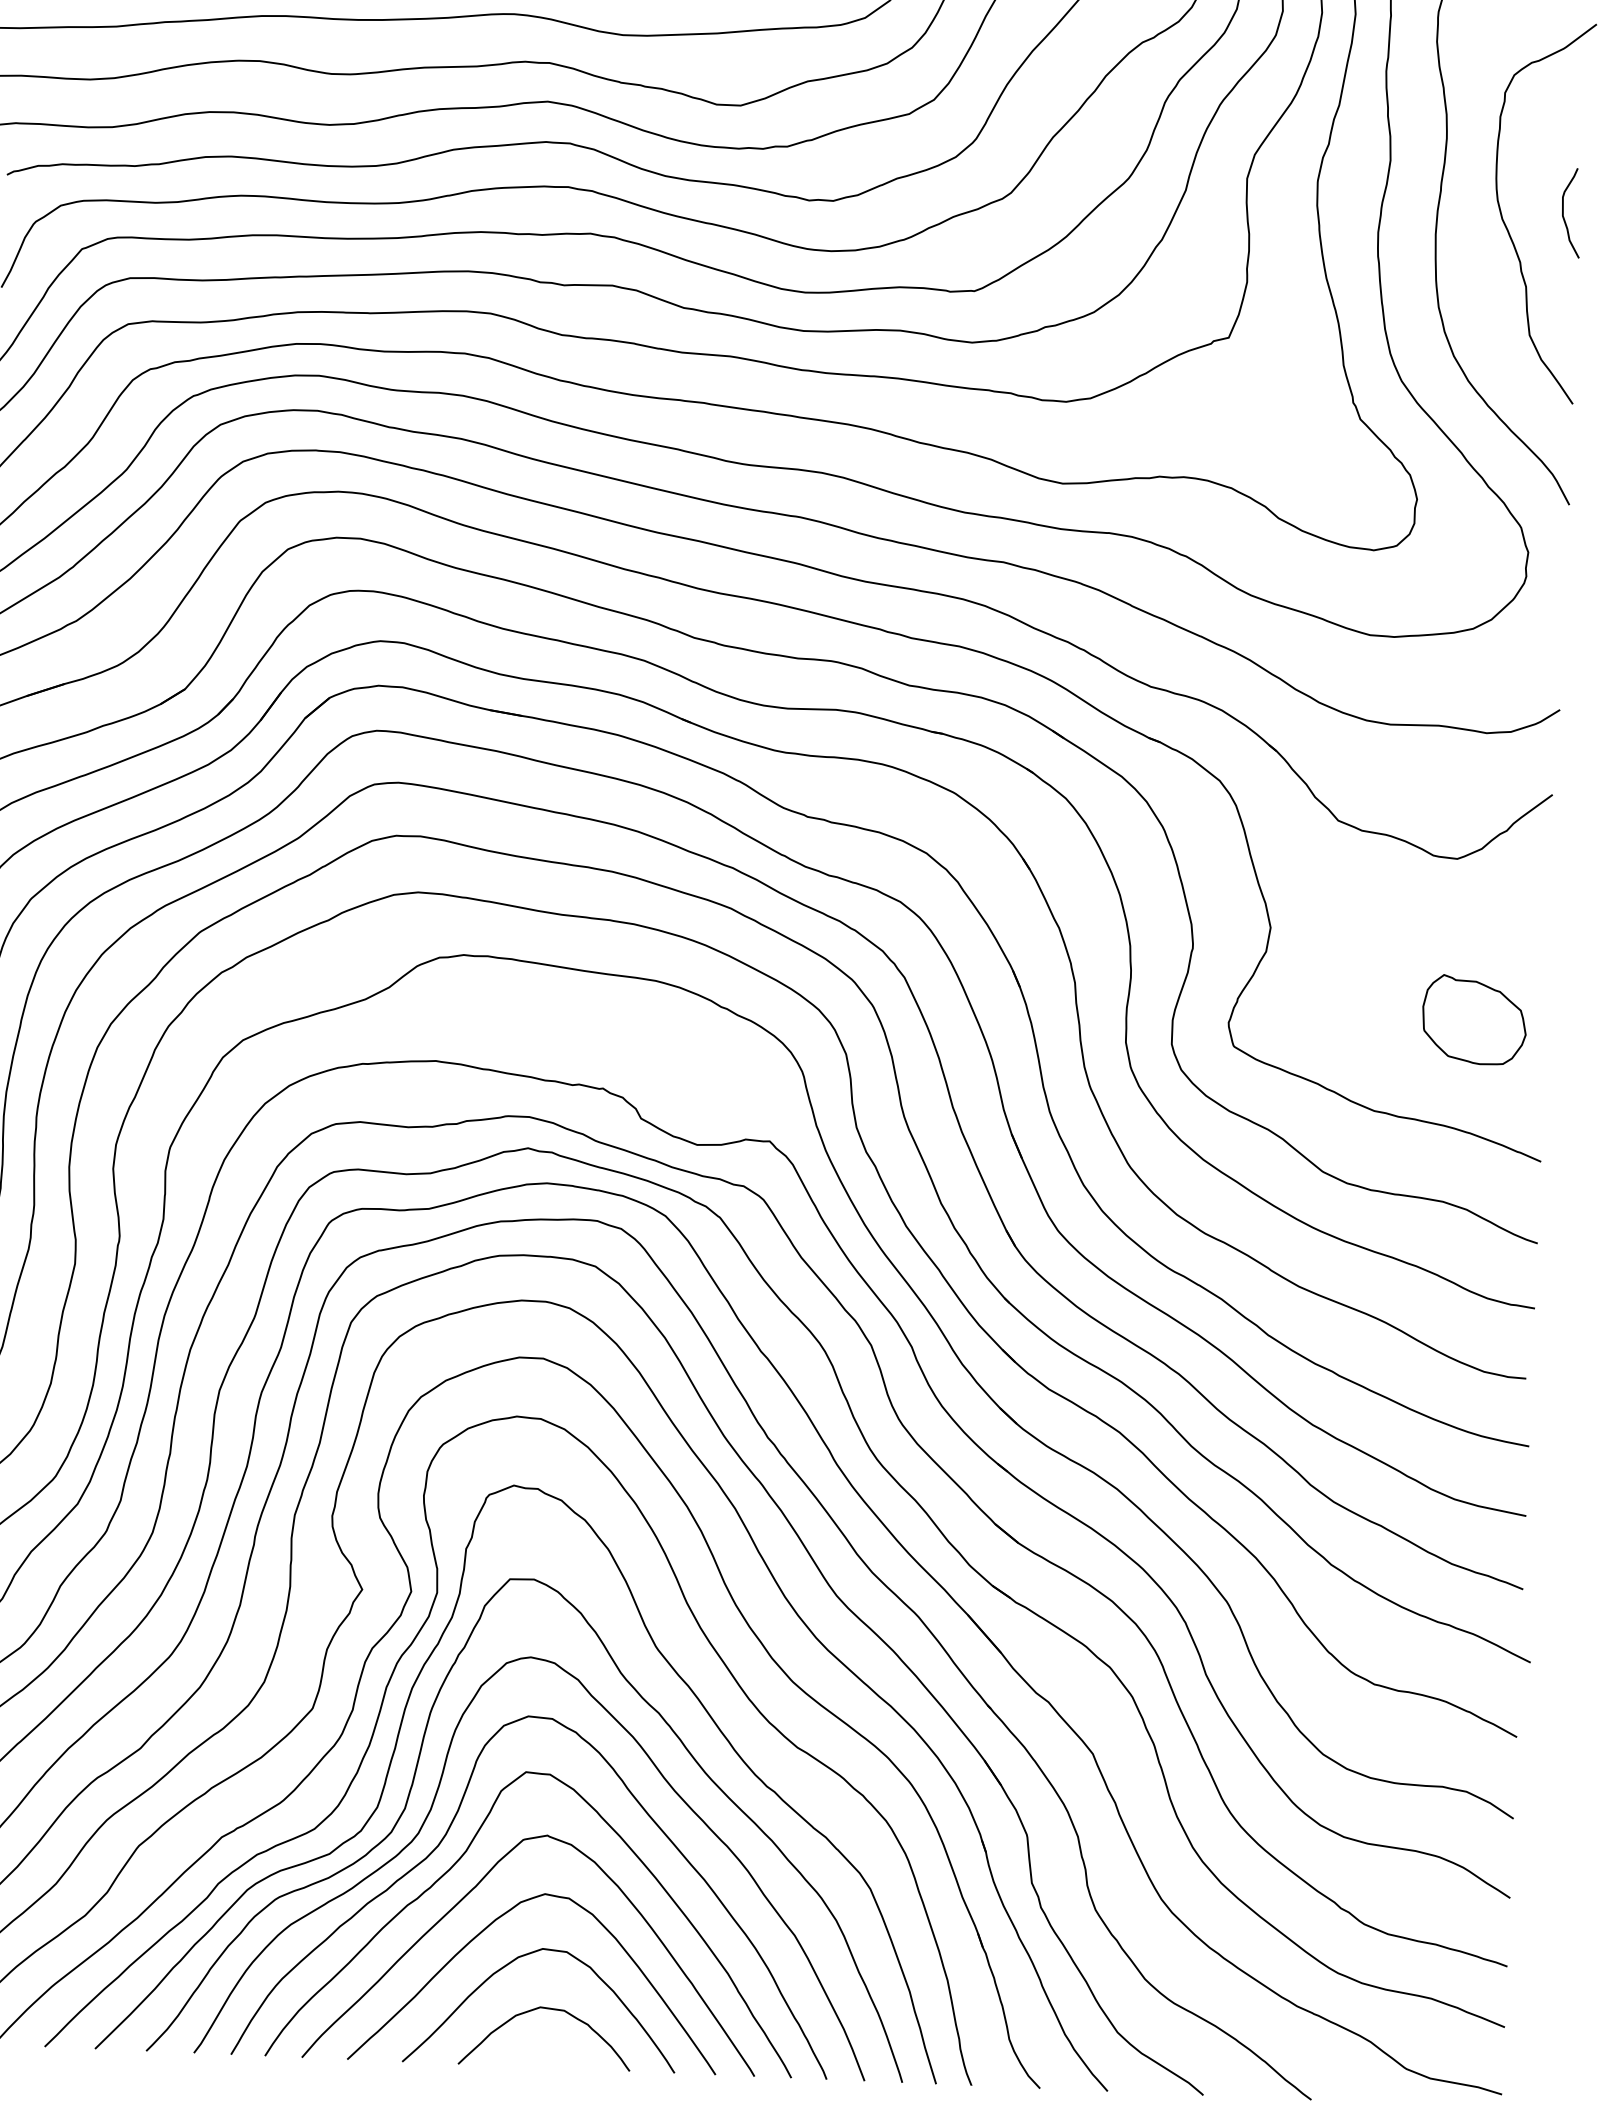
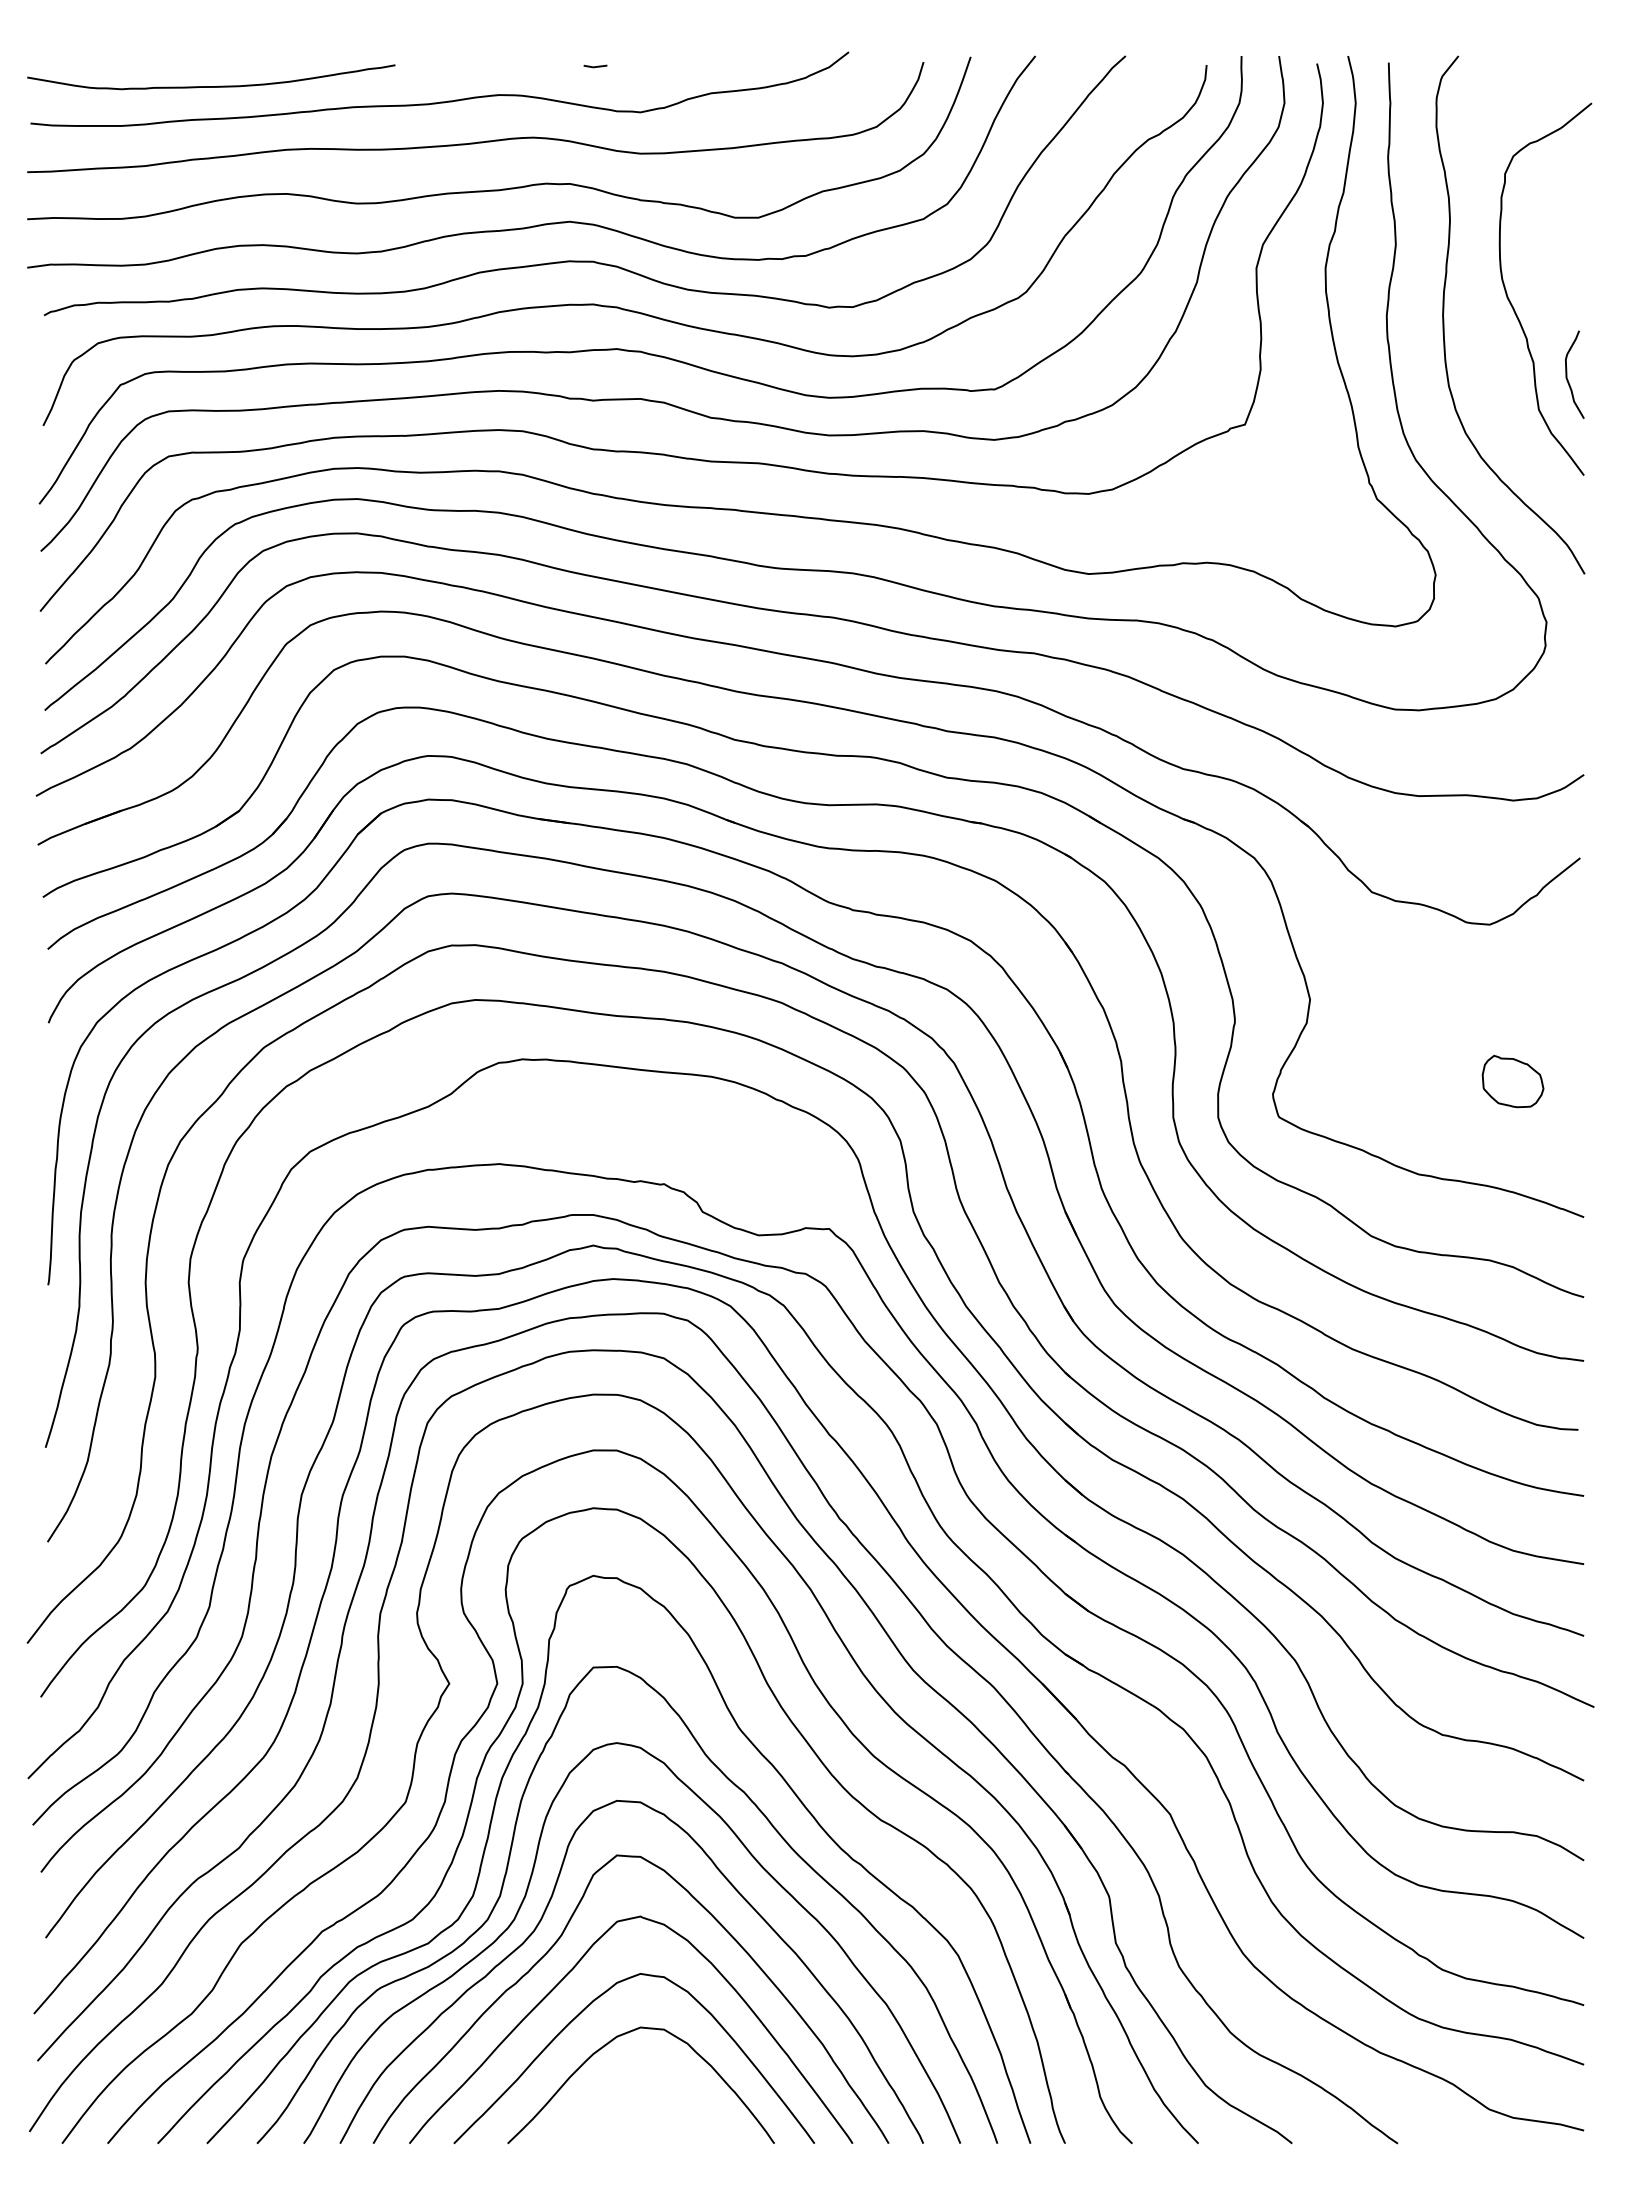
curve: (1563, 212) -> (1567, 374), moved
part: (1473, 1020) -> (1512, 1081), size x0.6
curve: (546, 2009) -> (646, 2086), removed

